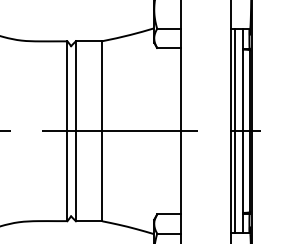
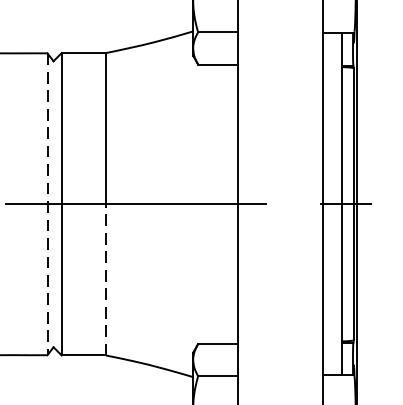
line: (67, 131) -> (47, 204), solid -> dashed
line: (235, 131) -> (329, 204), removed
line: (102, 175) -> (106, 278), solid -> dashed

